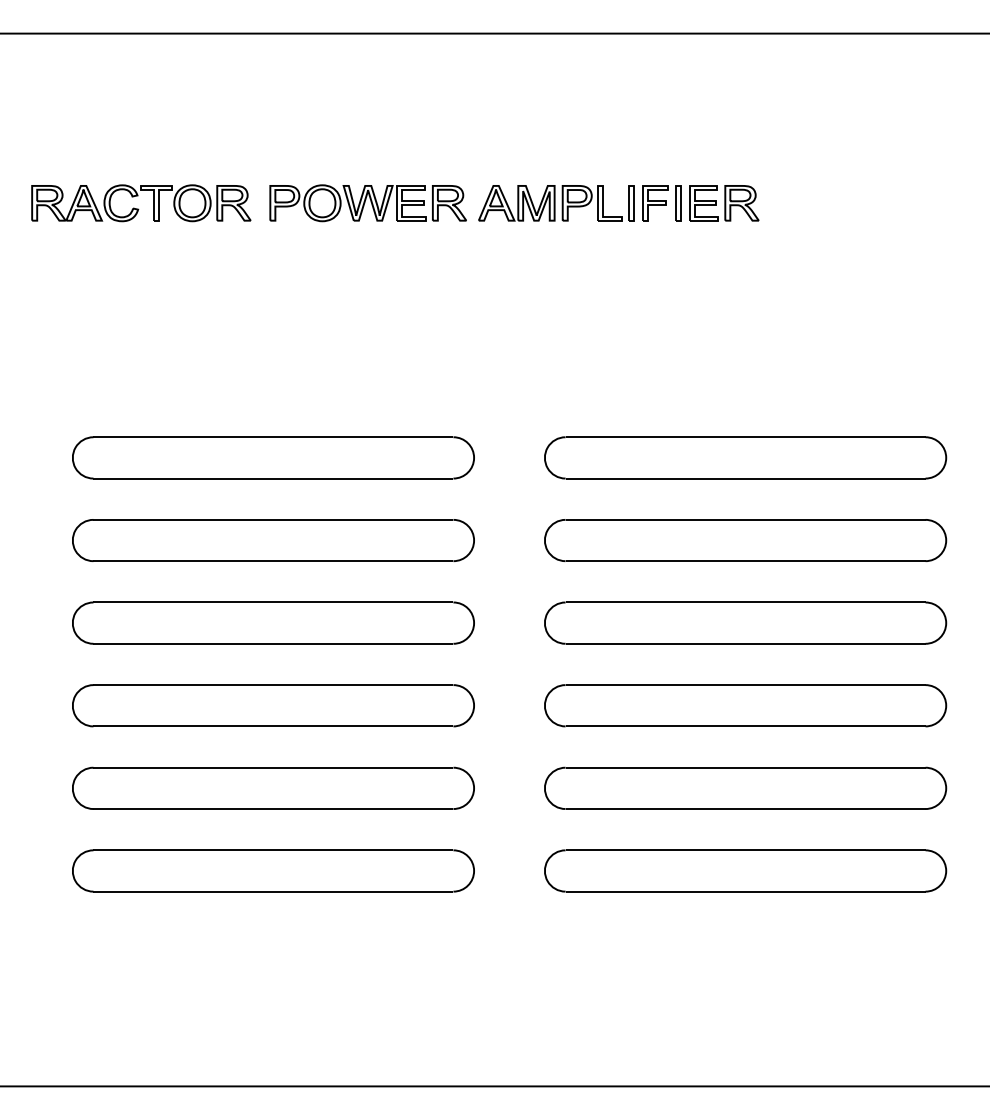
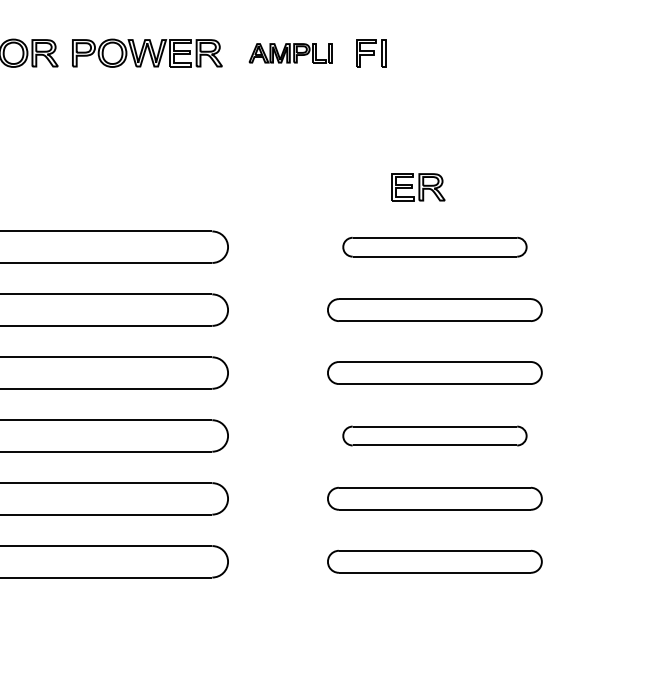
part: (556, 203) -> (290, 53), size x0.7
part: (724, 203) -> (418, 187), moved
part: (745, 457) -> (434, 246), size x0.6
part: (745, 540) -> (434, 310), size x0.7
part: (745, 622) -> (434, 372), size x0.7
part: (745, 705) -> (434, 435), size x0.6
part: (745, 787) -> (434, 498), size x0.7
part: (745, 870) -> (434, 561), size x0.7

